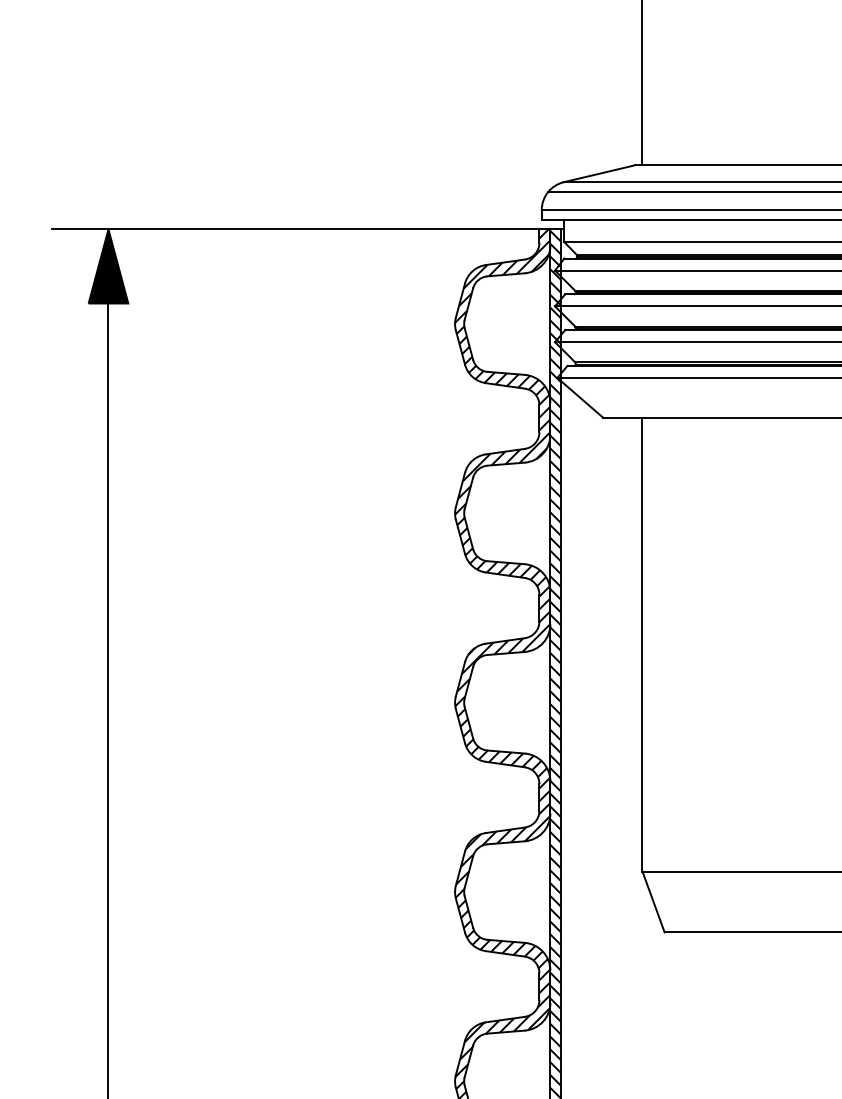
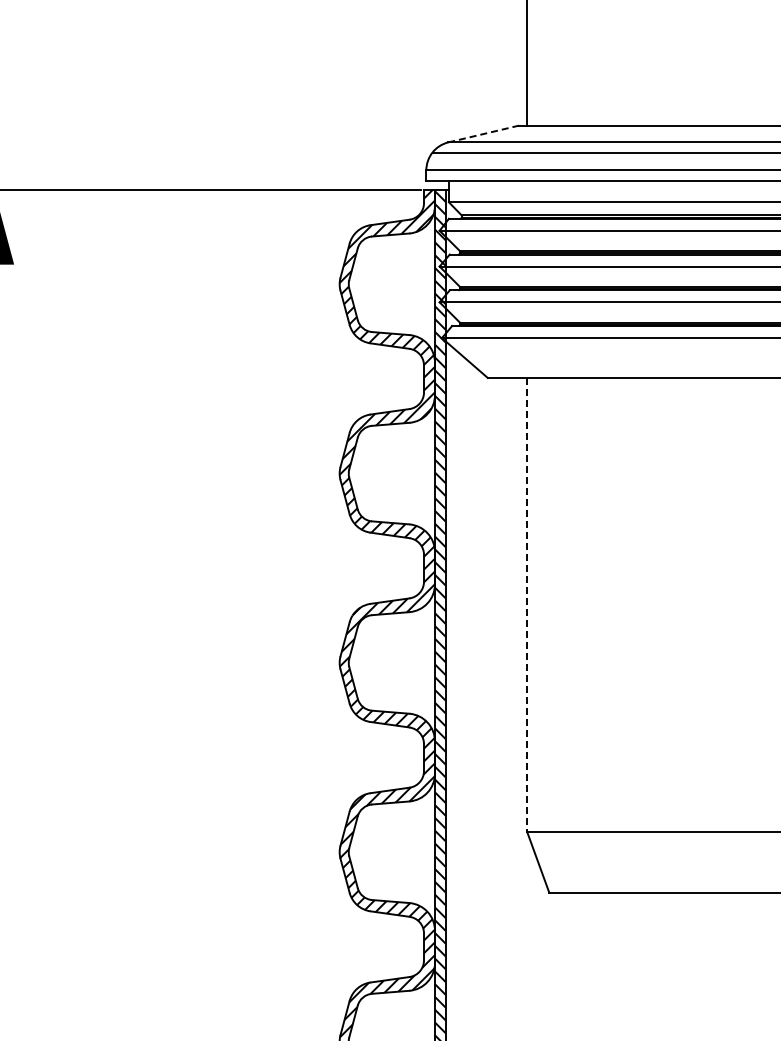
line: (598, 173) -> (483, 133), solid -> dashed
line: (642, 644) -> (527, 604), solid -> dashed

